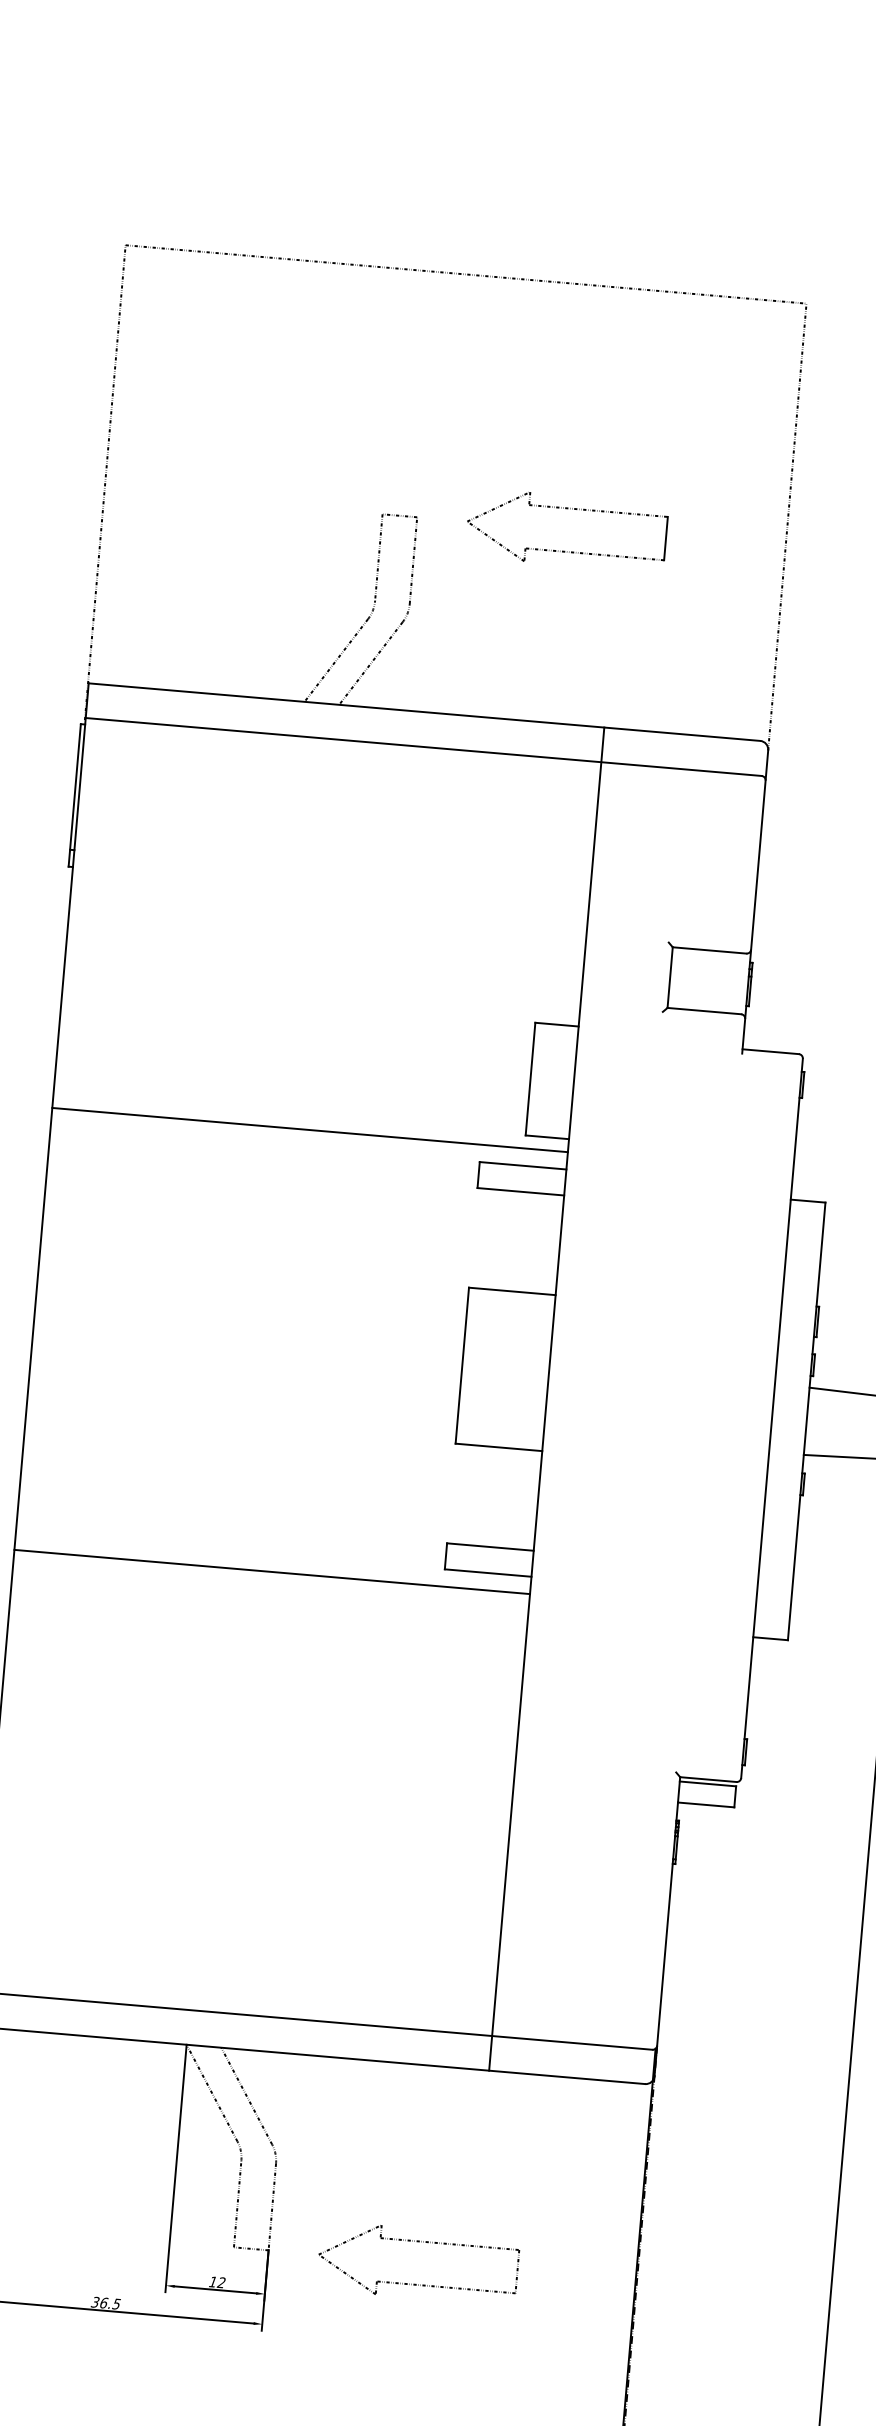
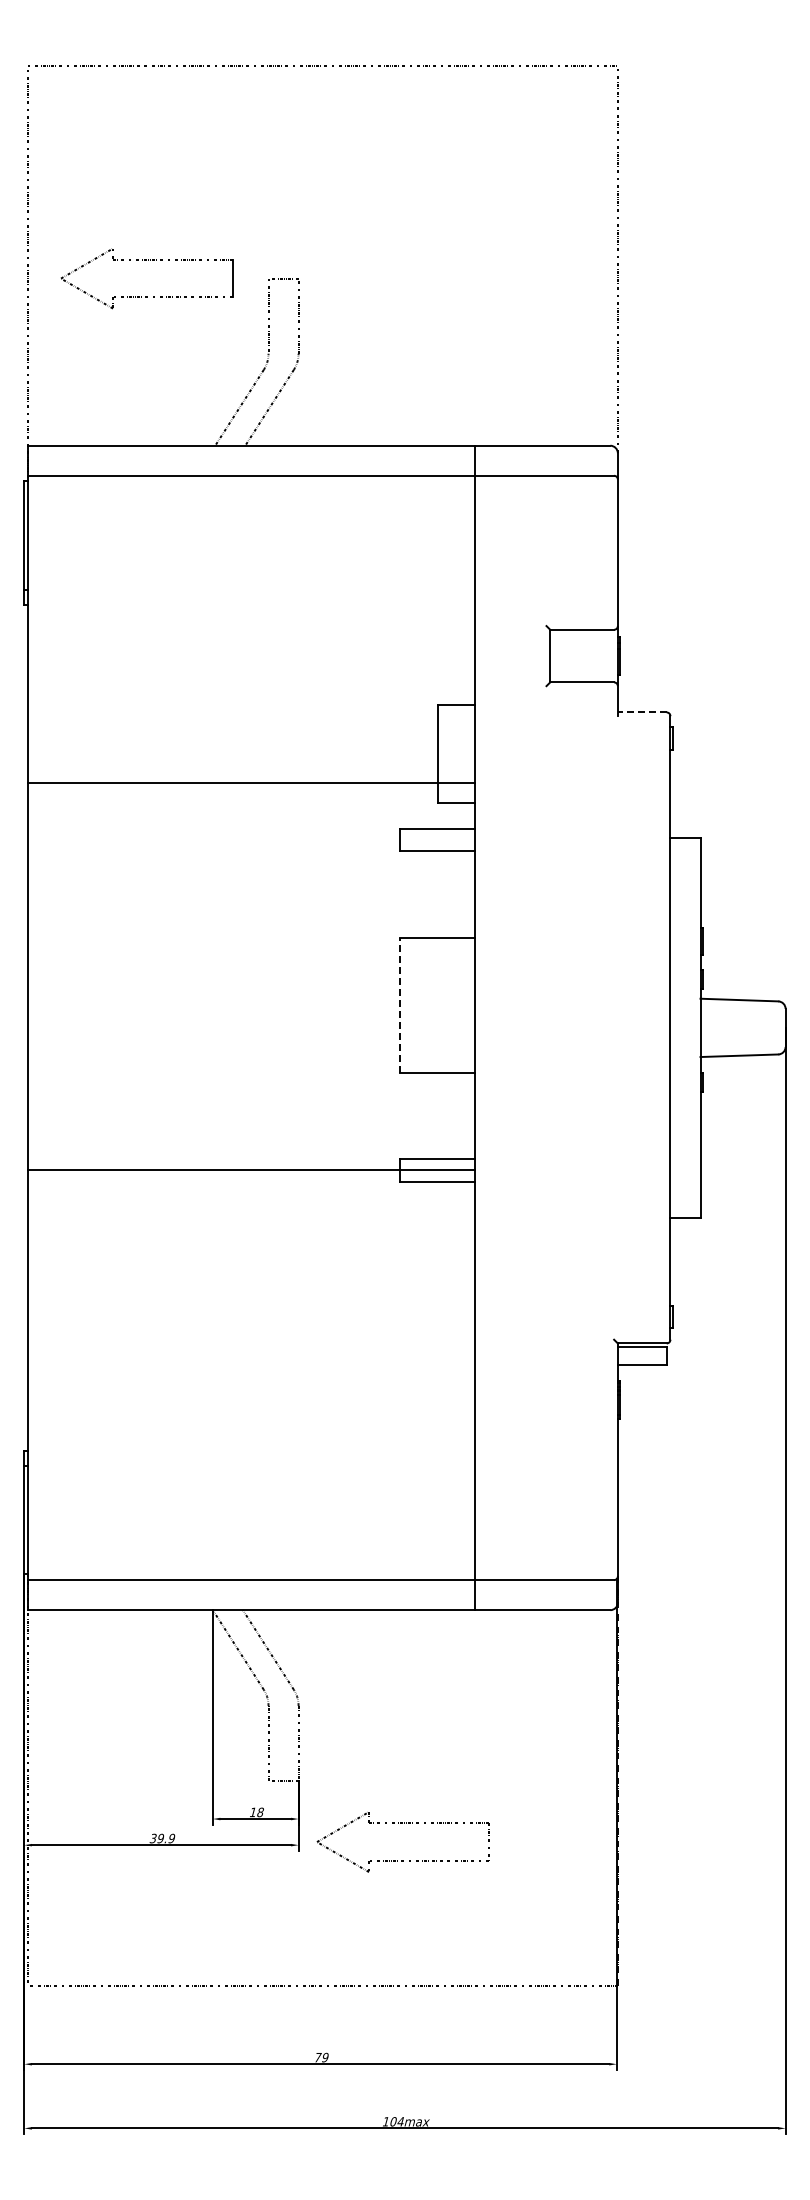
part: (567, 509) -> (146, 260), moved
line: (769, 1051) -> (641, 712), solid -> dashed
line: (309, 1129) -> (251, 782), moved
line: (462, 1365) -> (400, 1005), solid -> dashed
line: (272, 1571) -> (251, 1169), moved
text: (220, 2282) -> (259, 1812), 12 -> 18
part: (415, 2284) -> (402, 1860), moved
text: (110, 2303) -> (166, 1838), 36.5 -> 39.9

